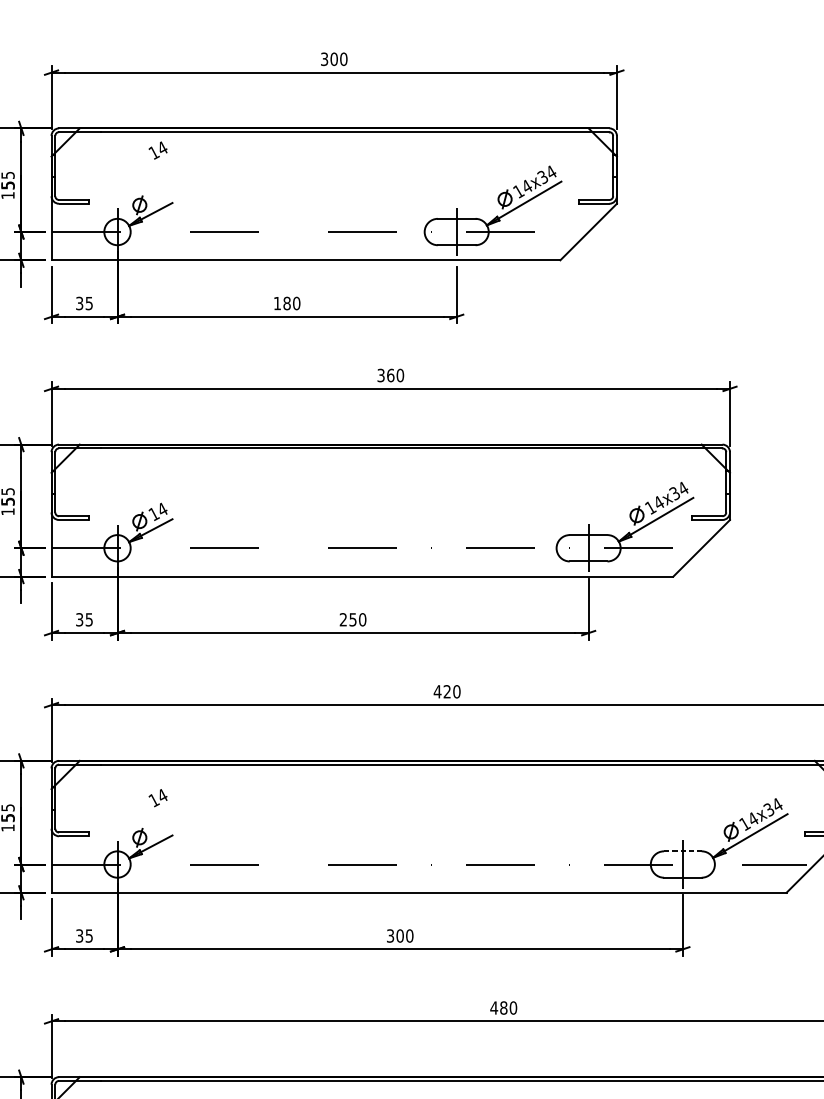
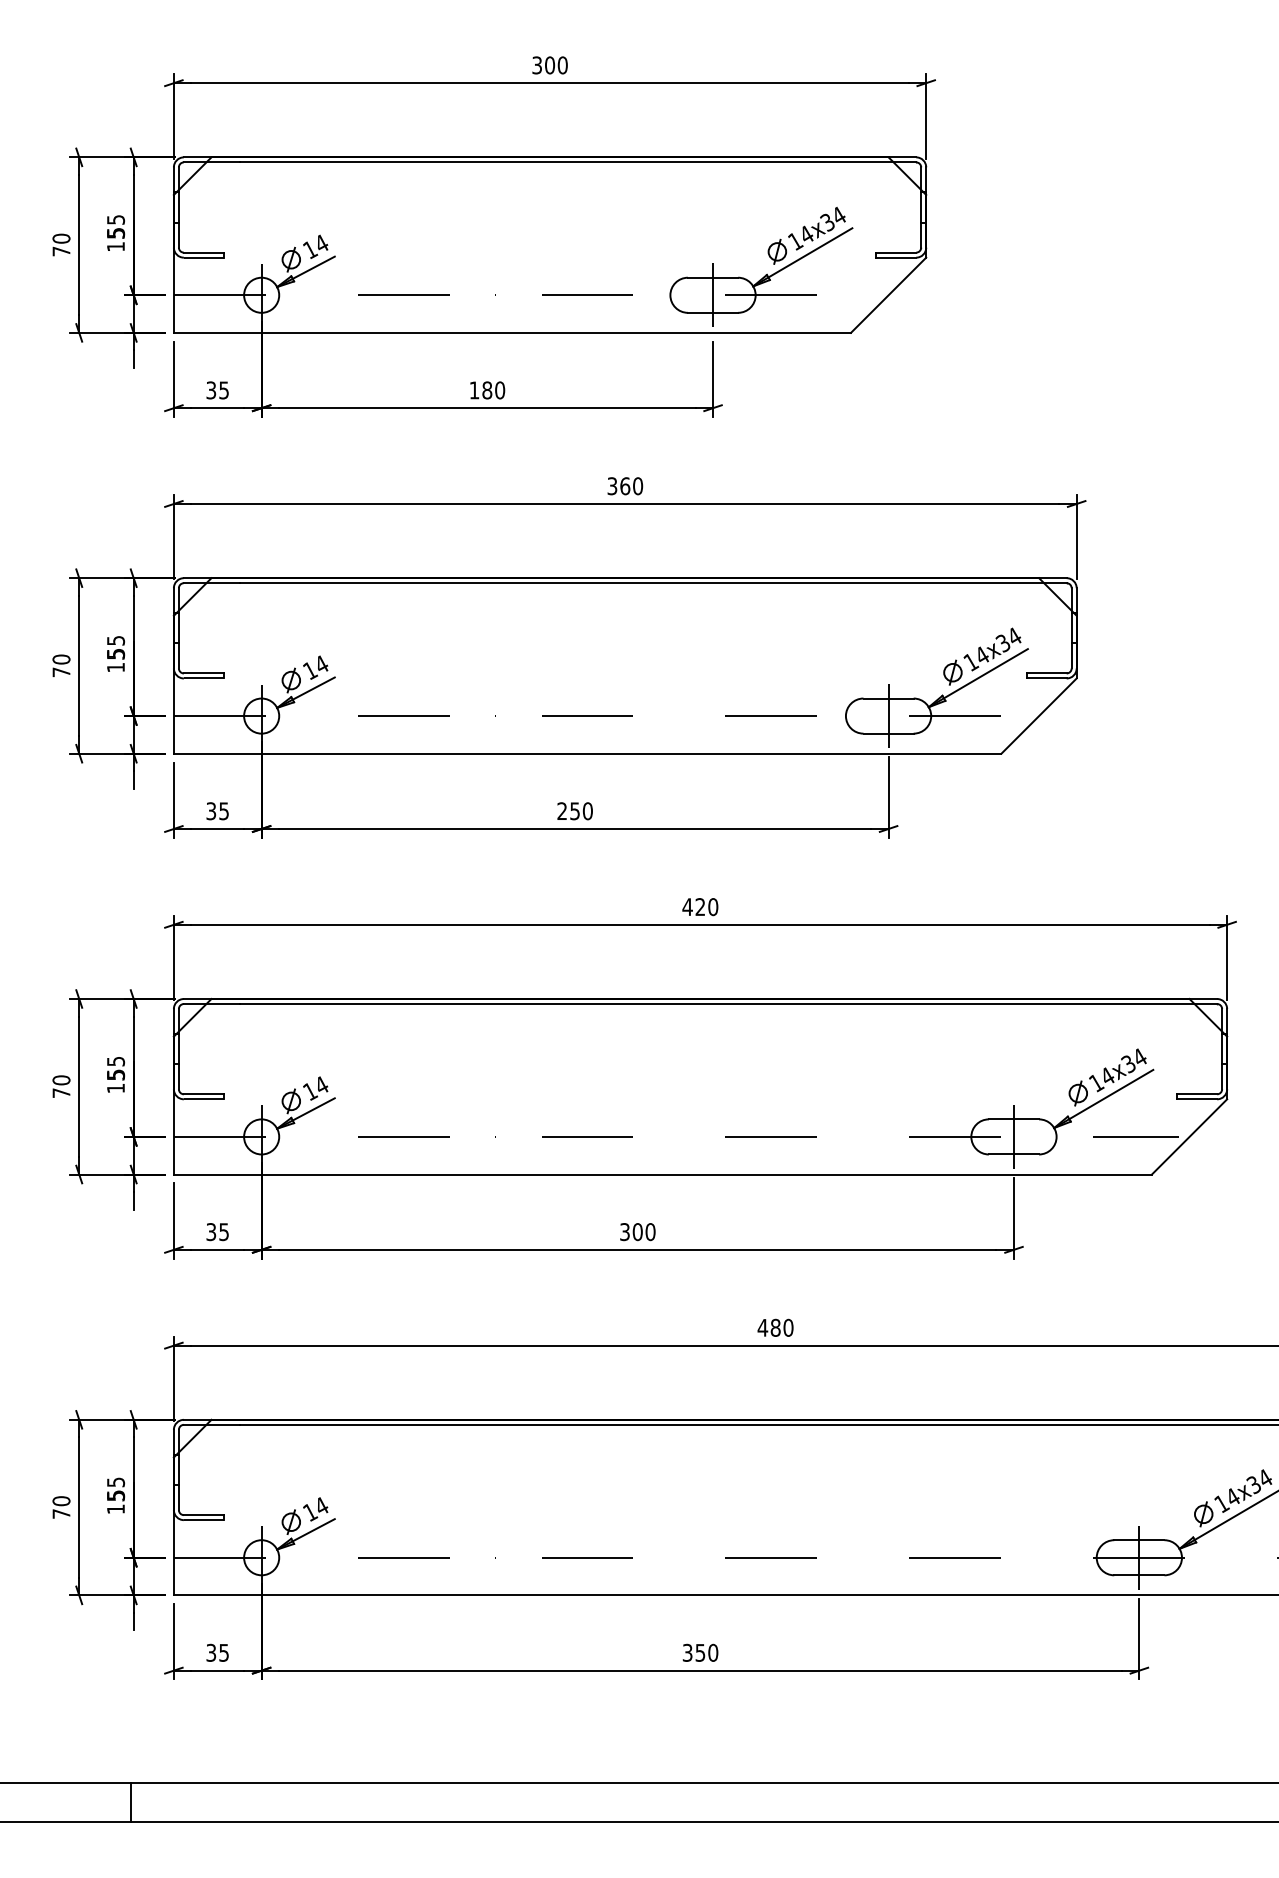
text: (157, 150) -> (315, 246), moved
text: (157, 798) -> (315, 1088), moved
line: (683, 851) -> (1014, 1119), dashed -> solid

